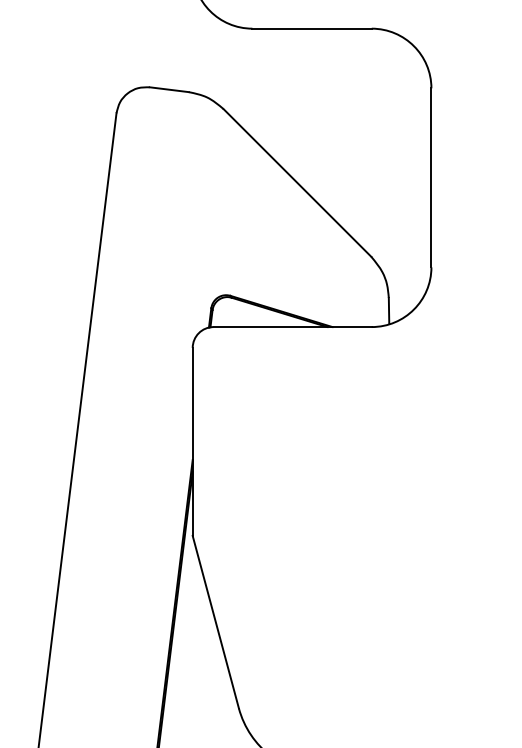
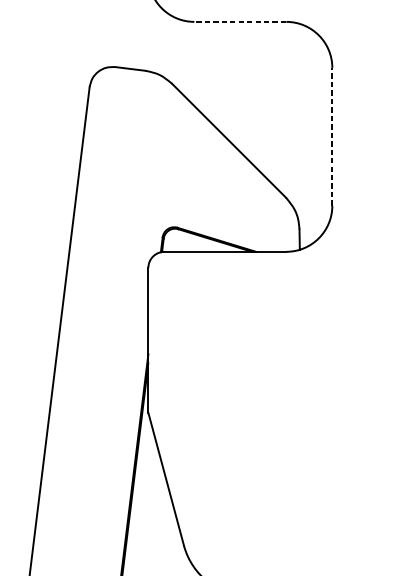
line: (312, 28) -> (240, 21), solid -> dashed
line: (431, 177) -> (332, 136), solid -> dashed

